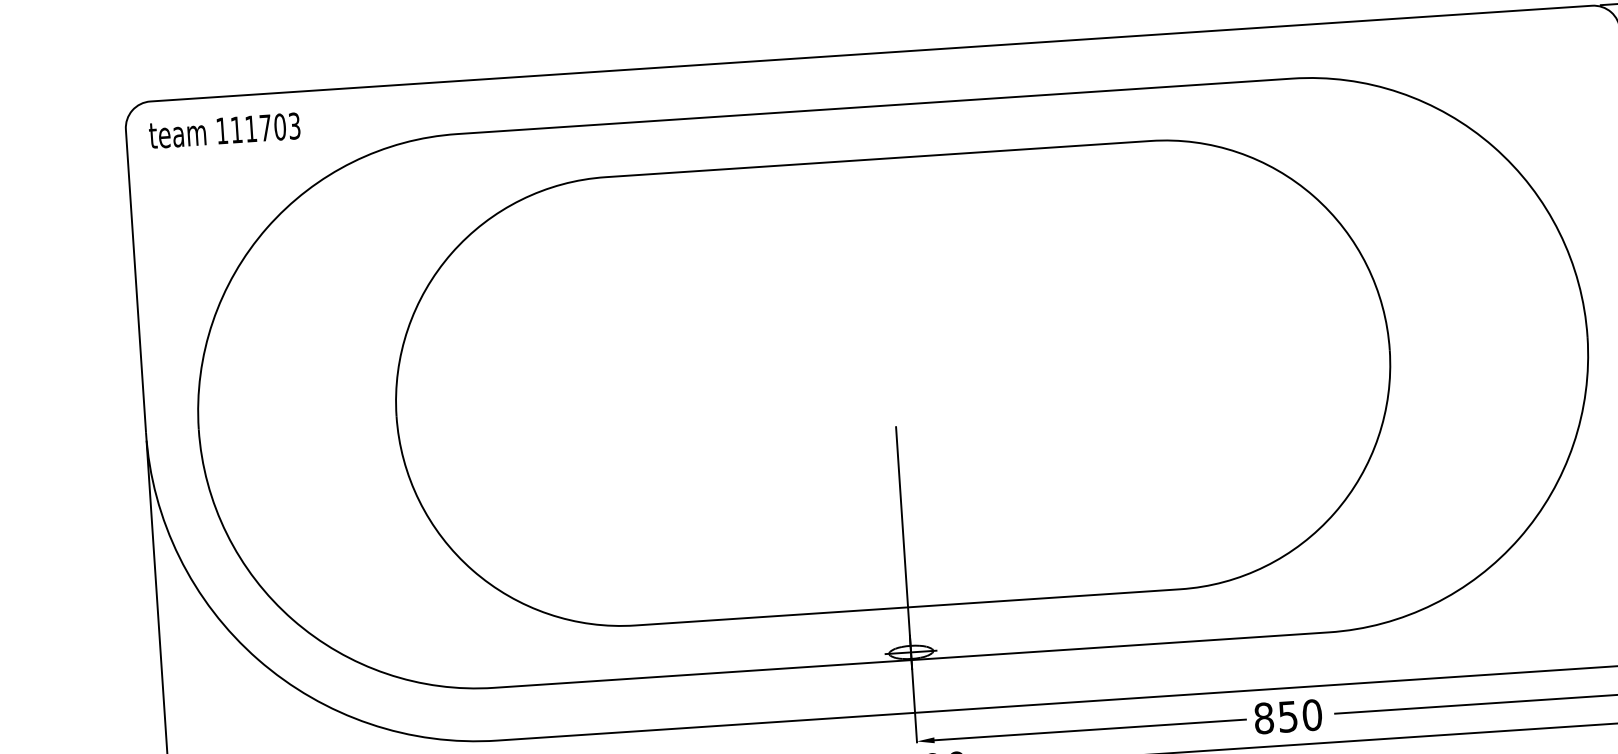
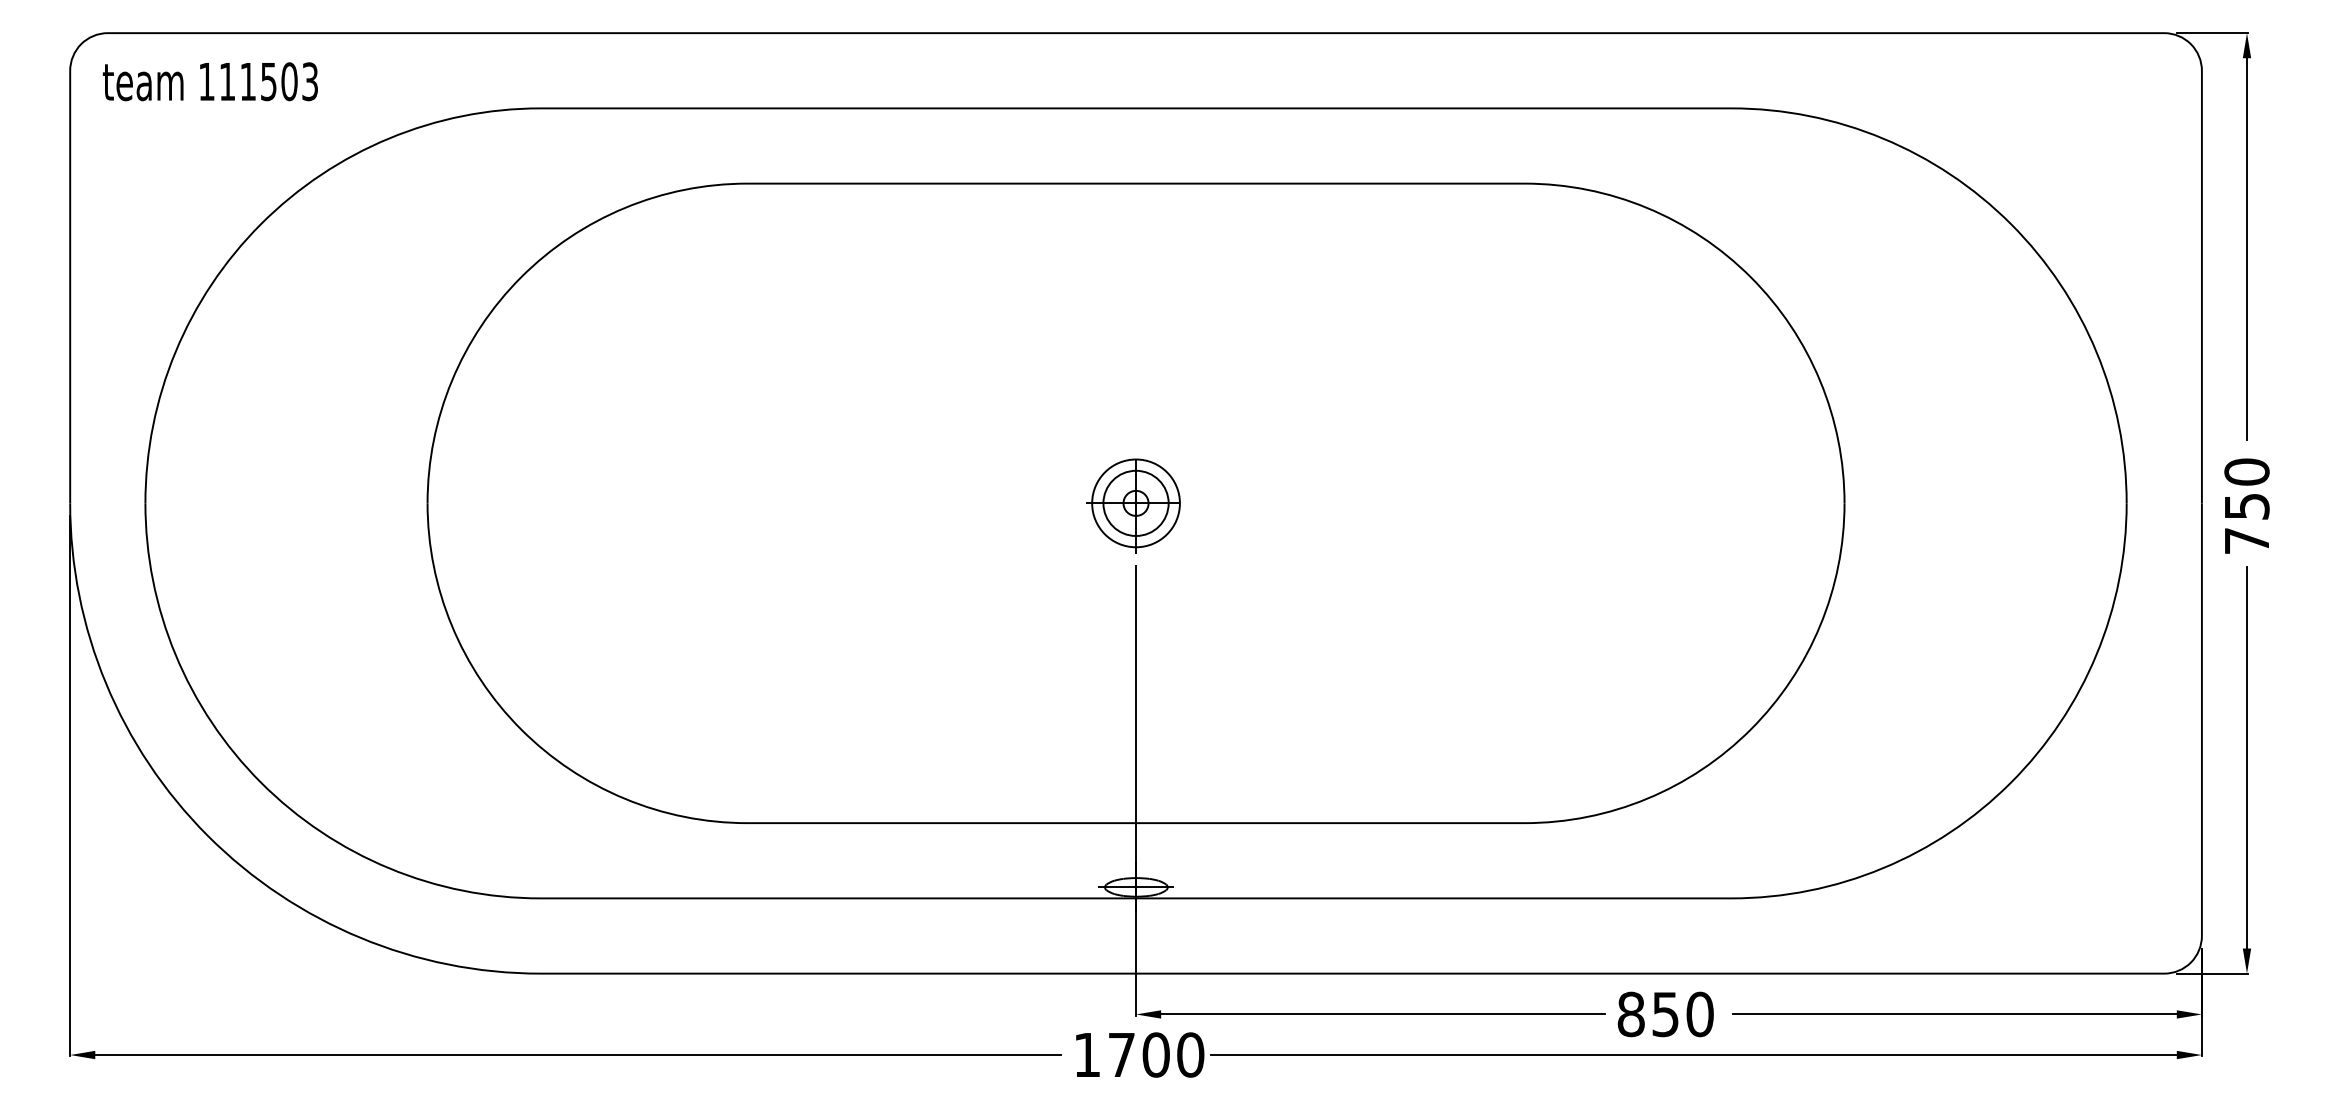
text: (265, 128) -> (268, 82), 111703 -> 111503
part: (891, 384) -> (1133, 505), added

